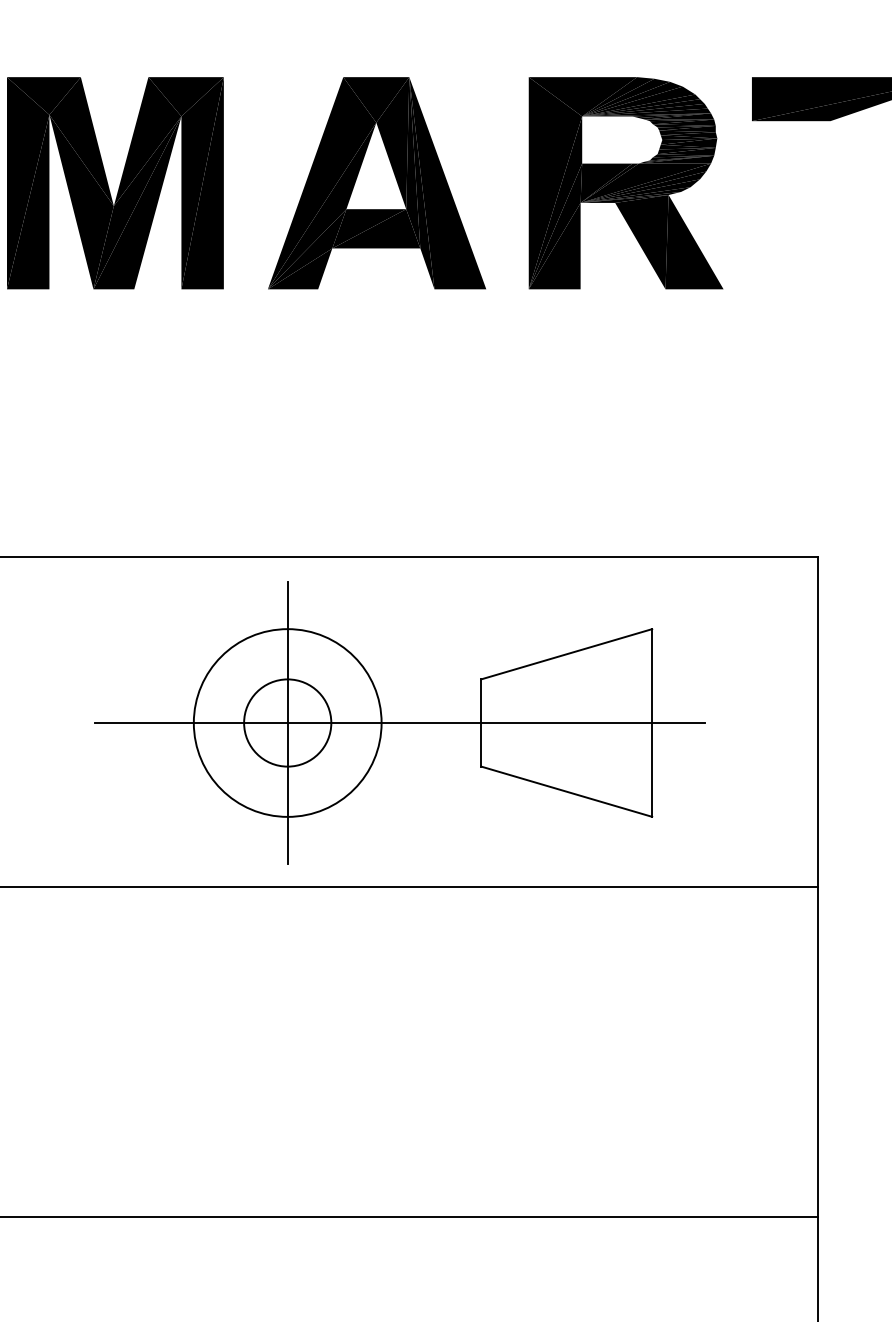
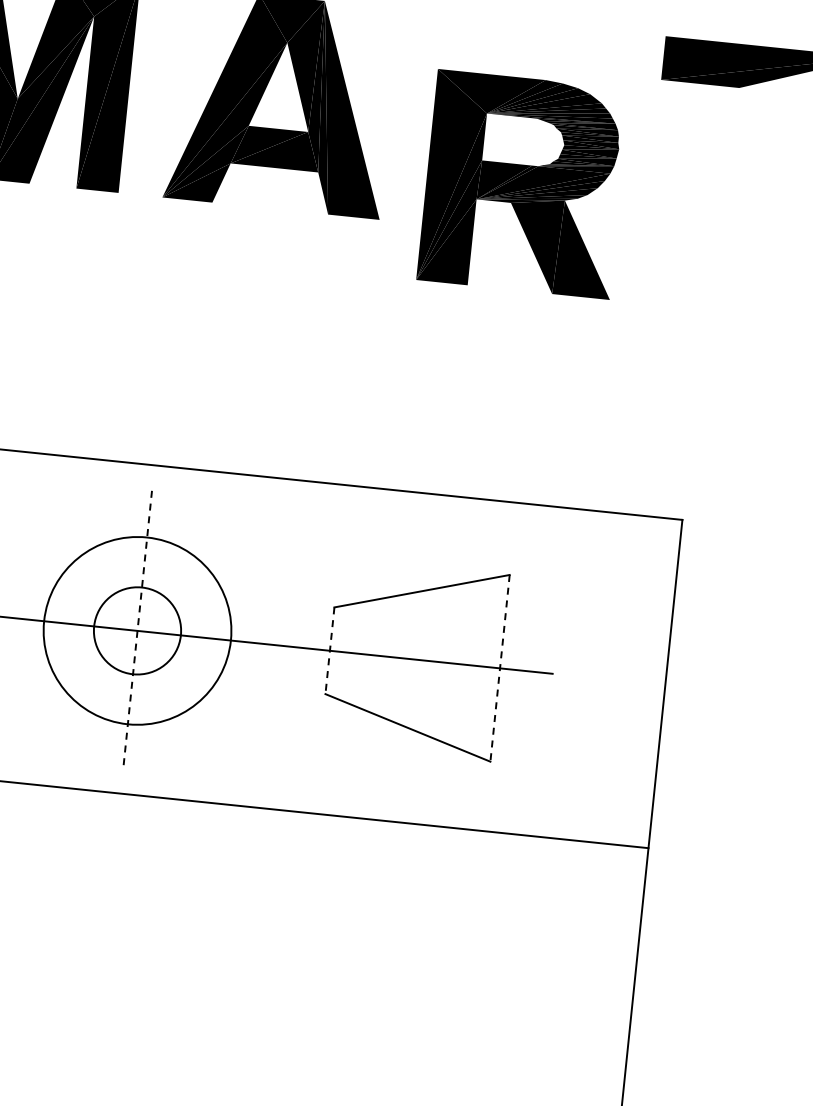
part: (625, 183) -> (523, 184), moved
line: (287, 722) -> (137, 630), solid -> dashed
line: (481, 722) -> (330, 650), solid -> dashed
line: (652, 722) -> (500, 667), solid -> dashed

